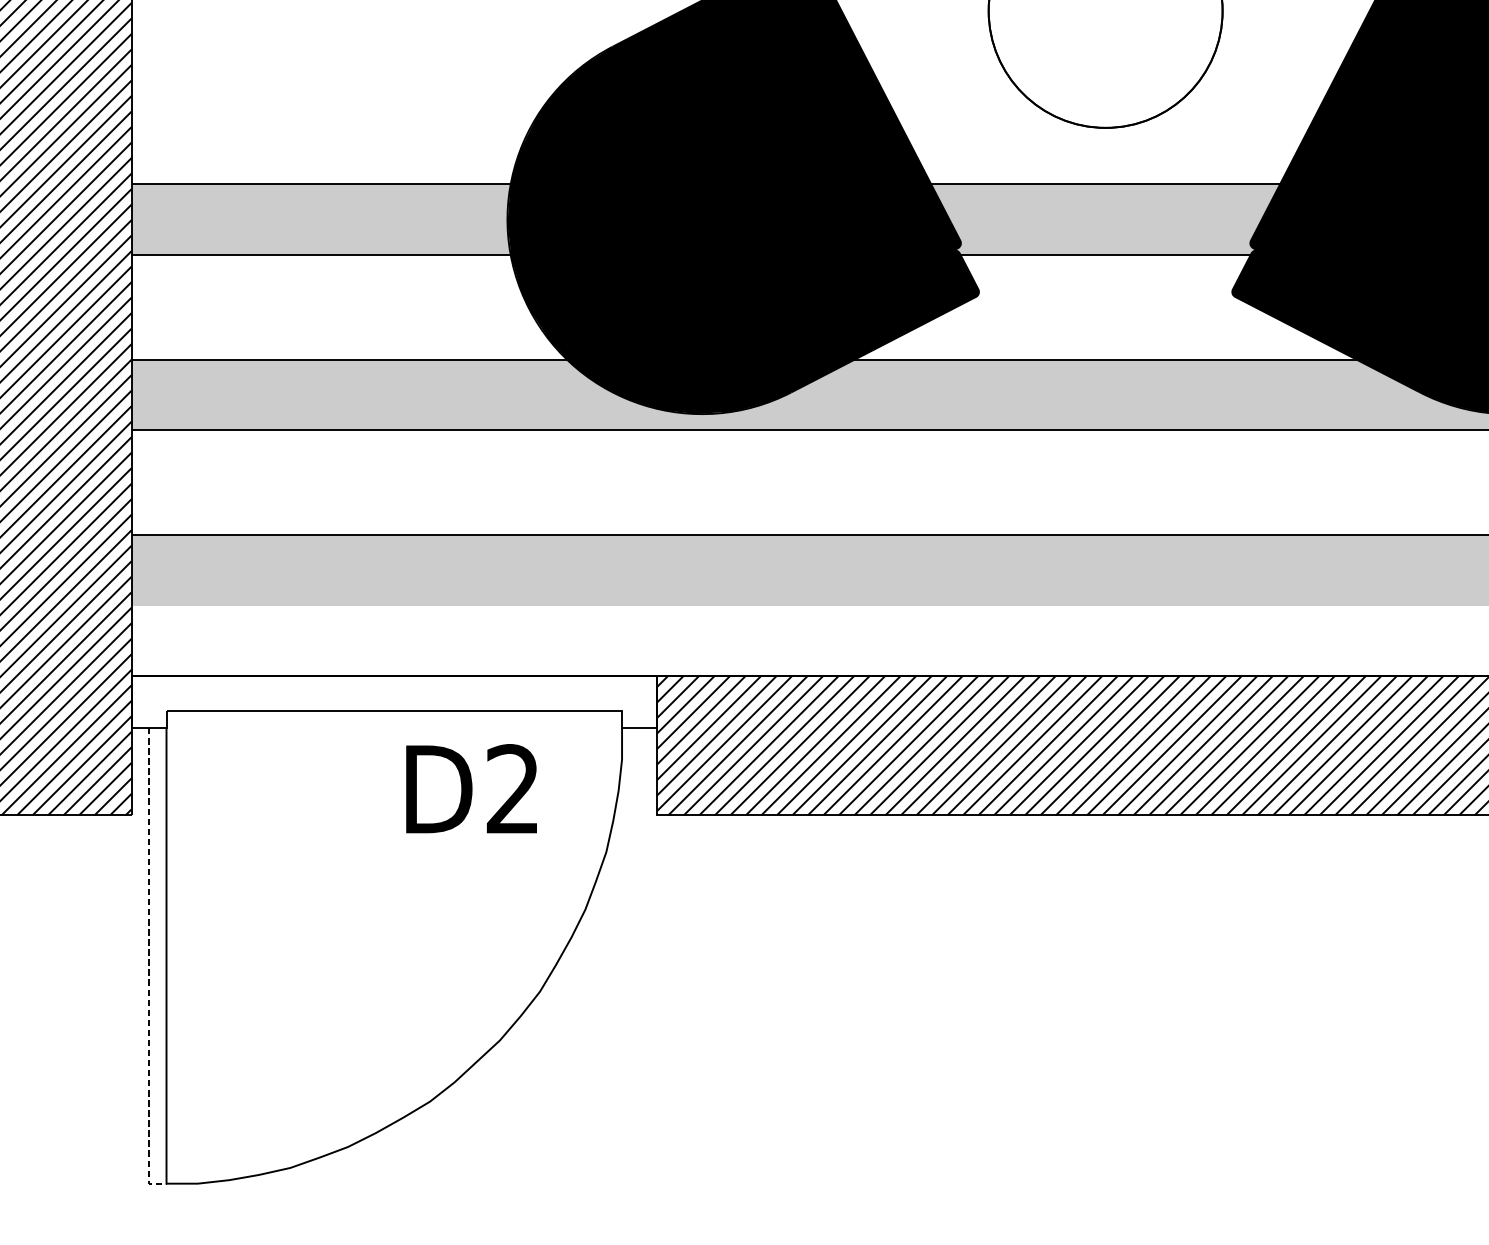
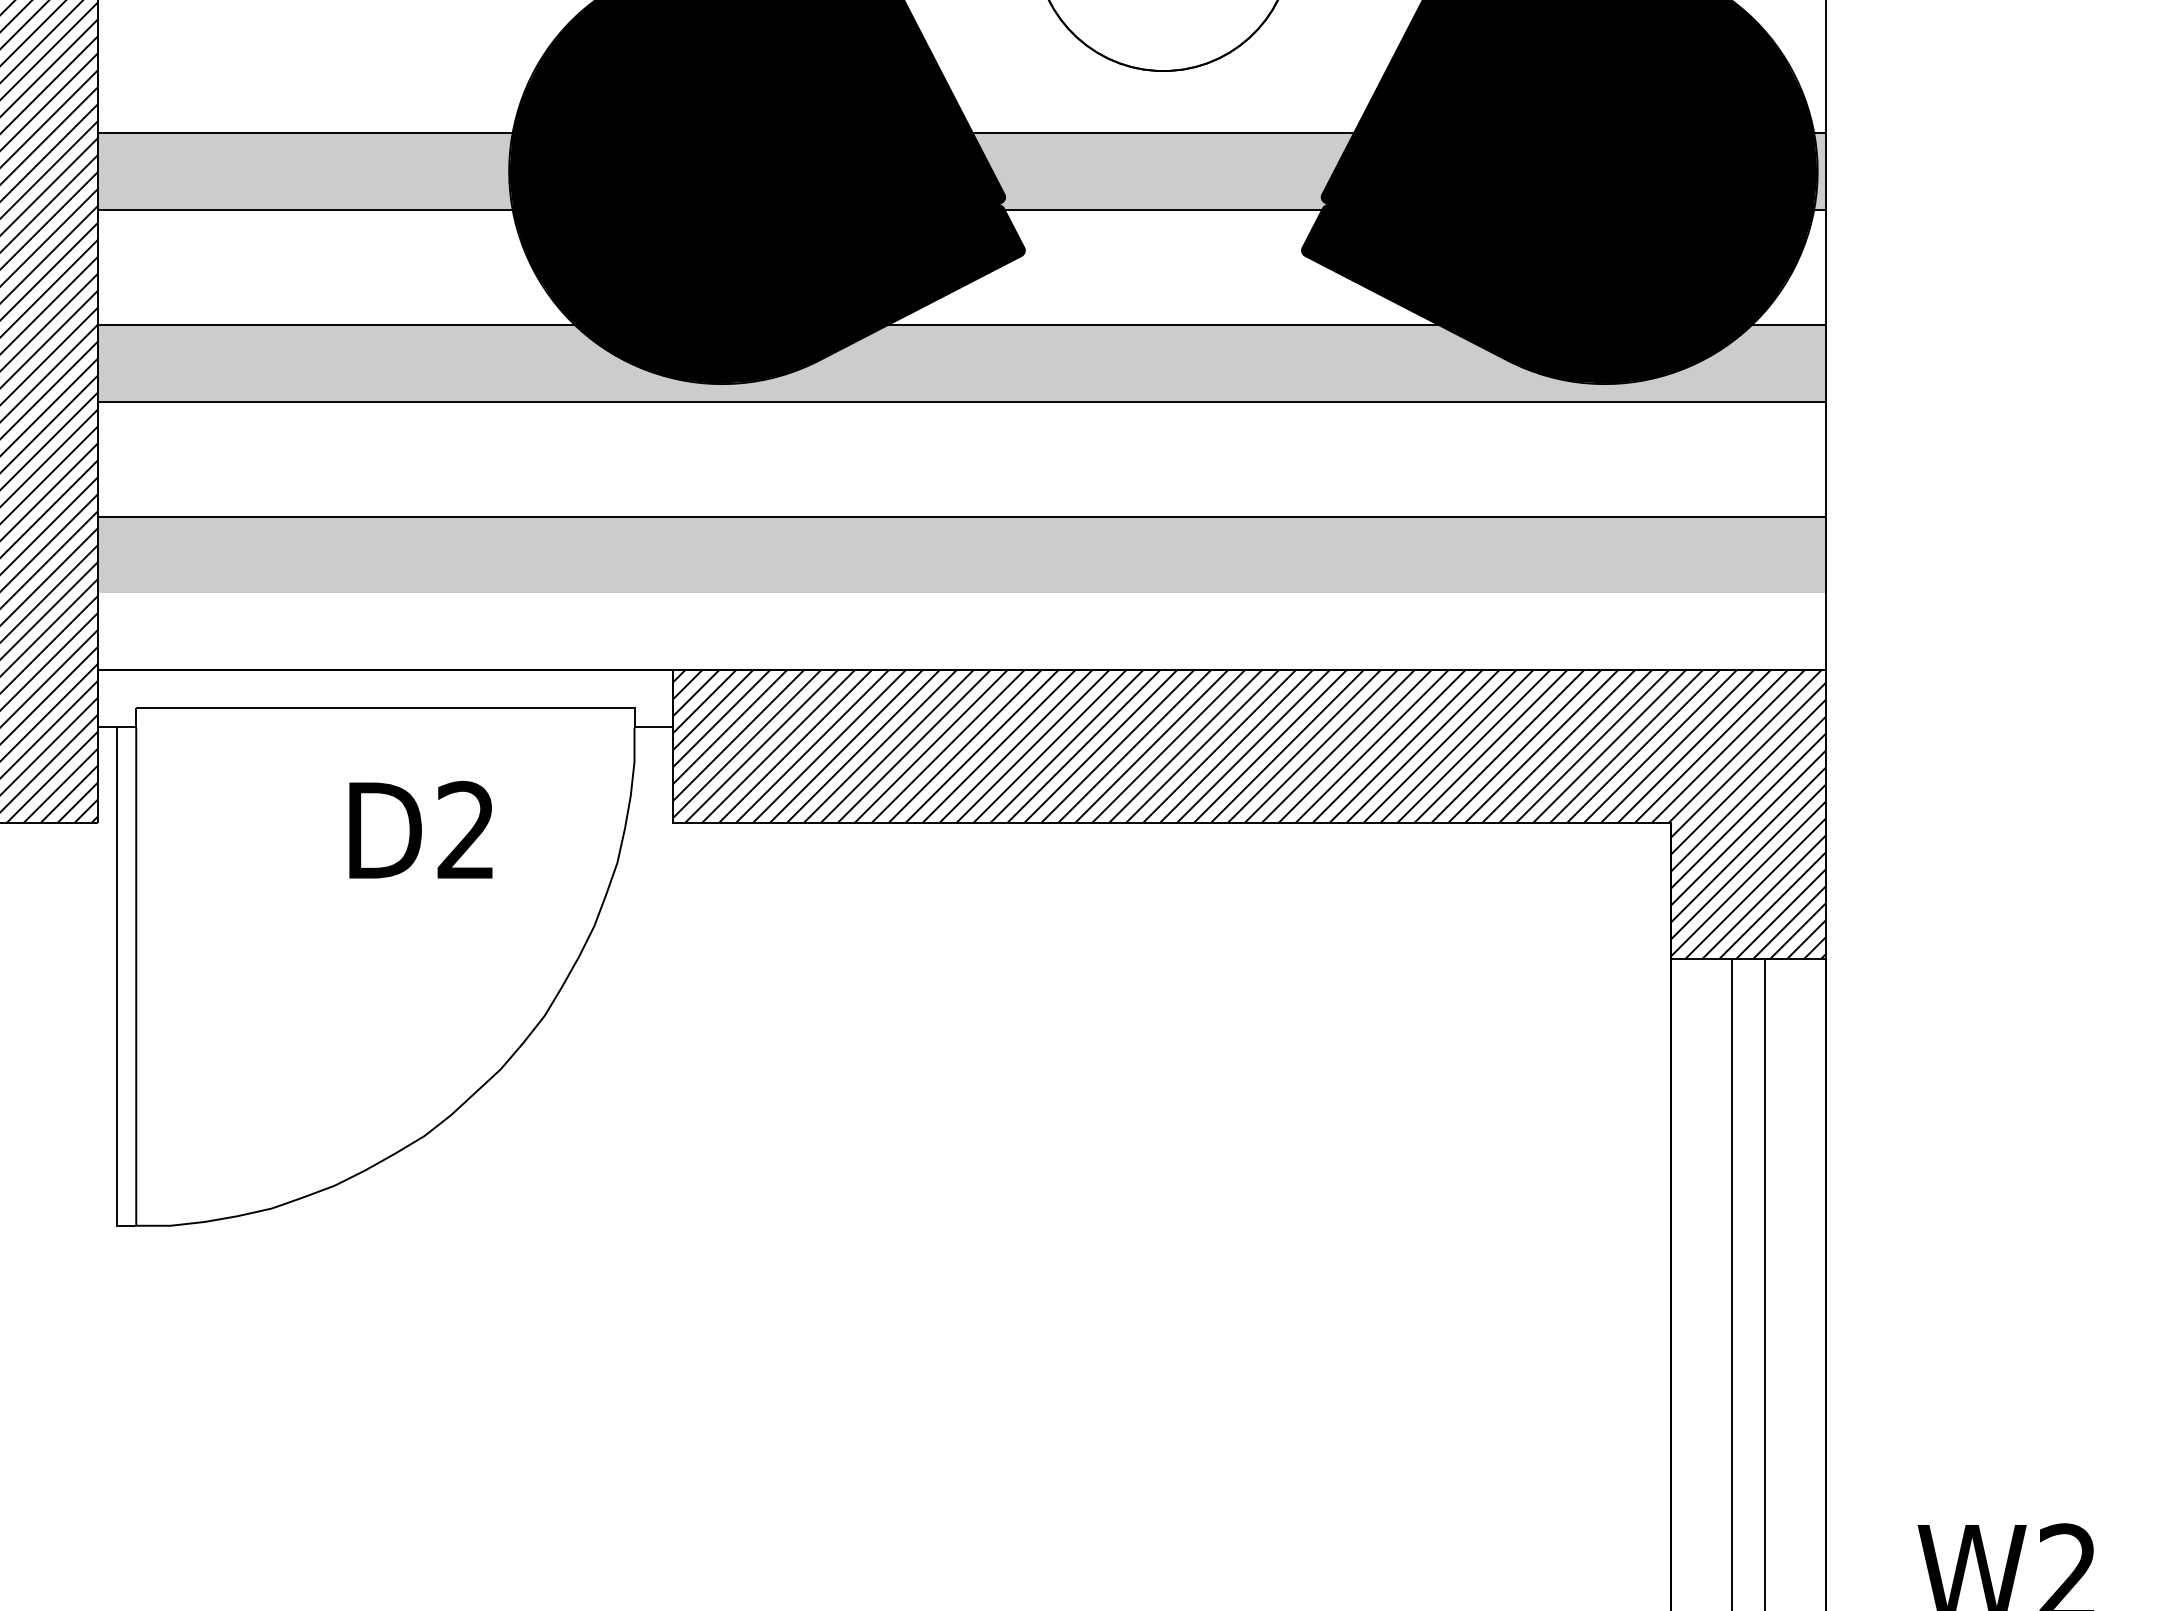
text: (471, 788) -> (420, 829), moved
line: (149, 965) -> (117, 987), dashed -> solid

